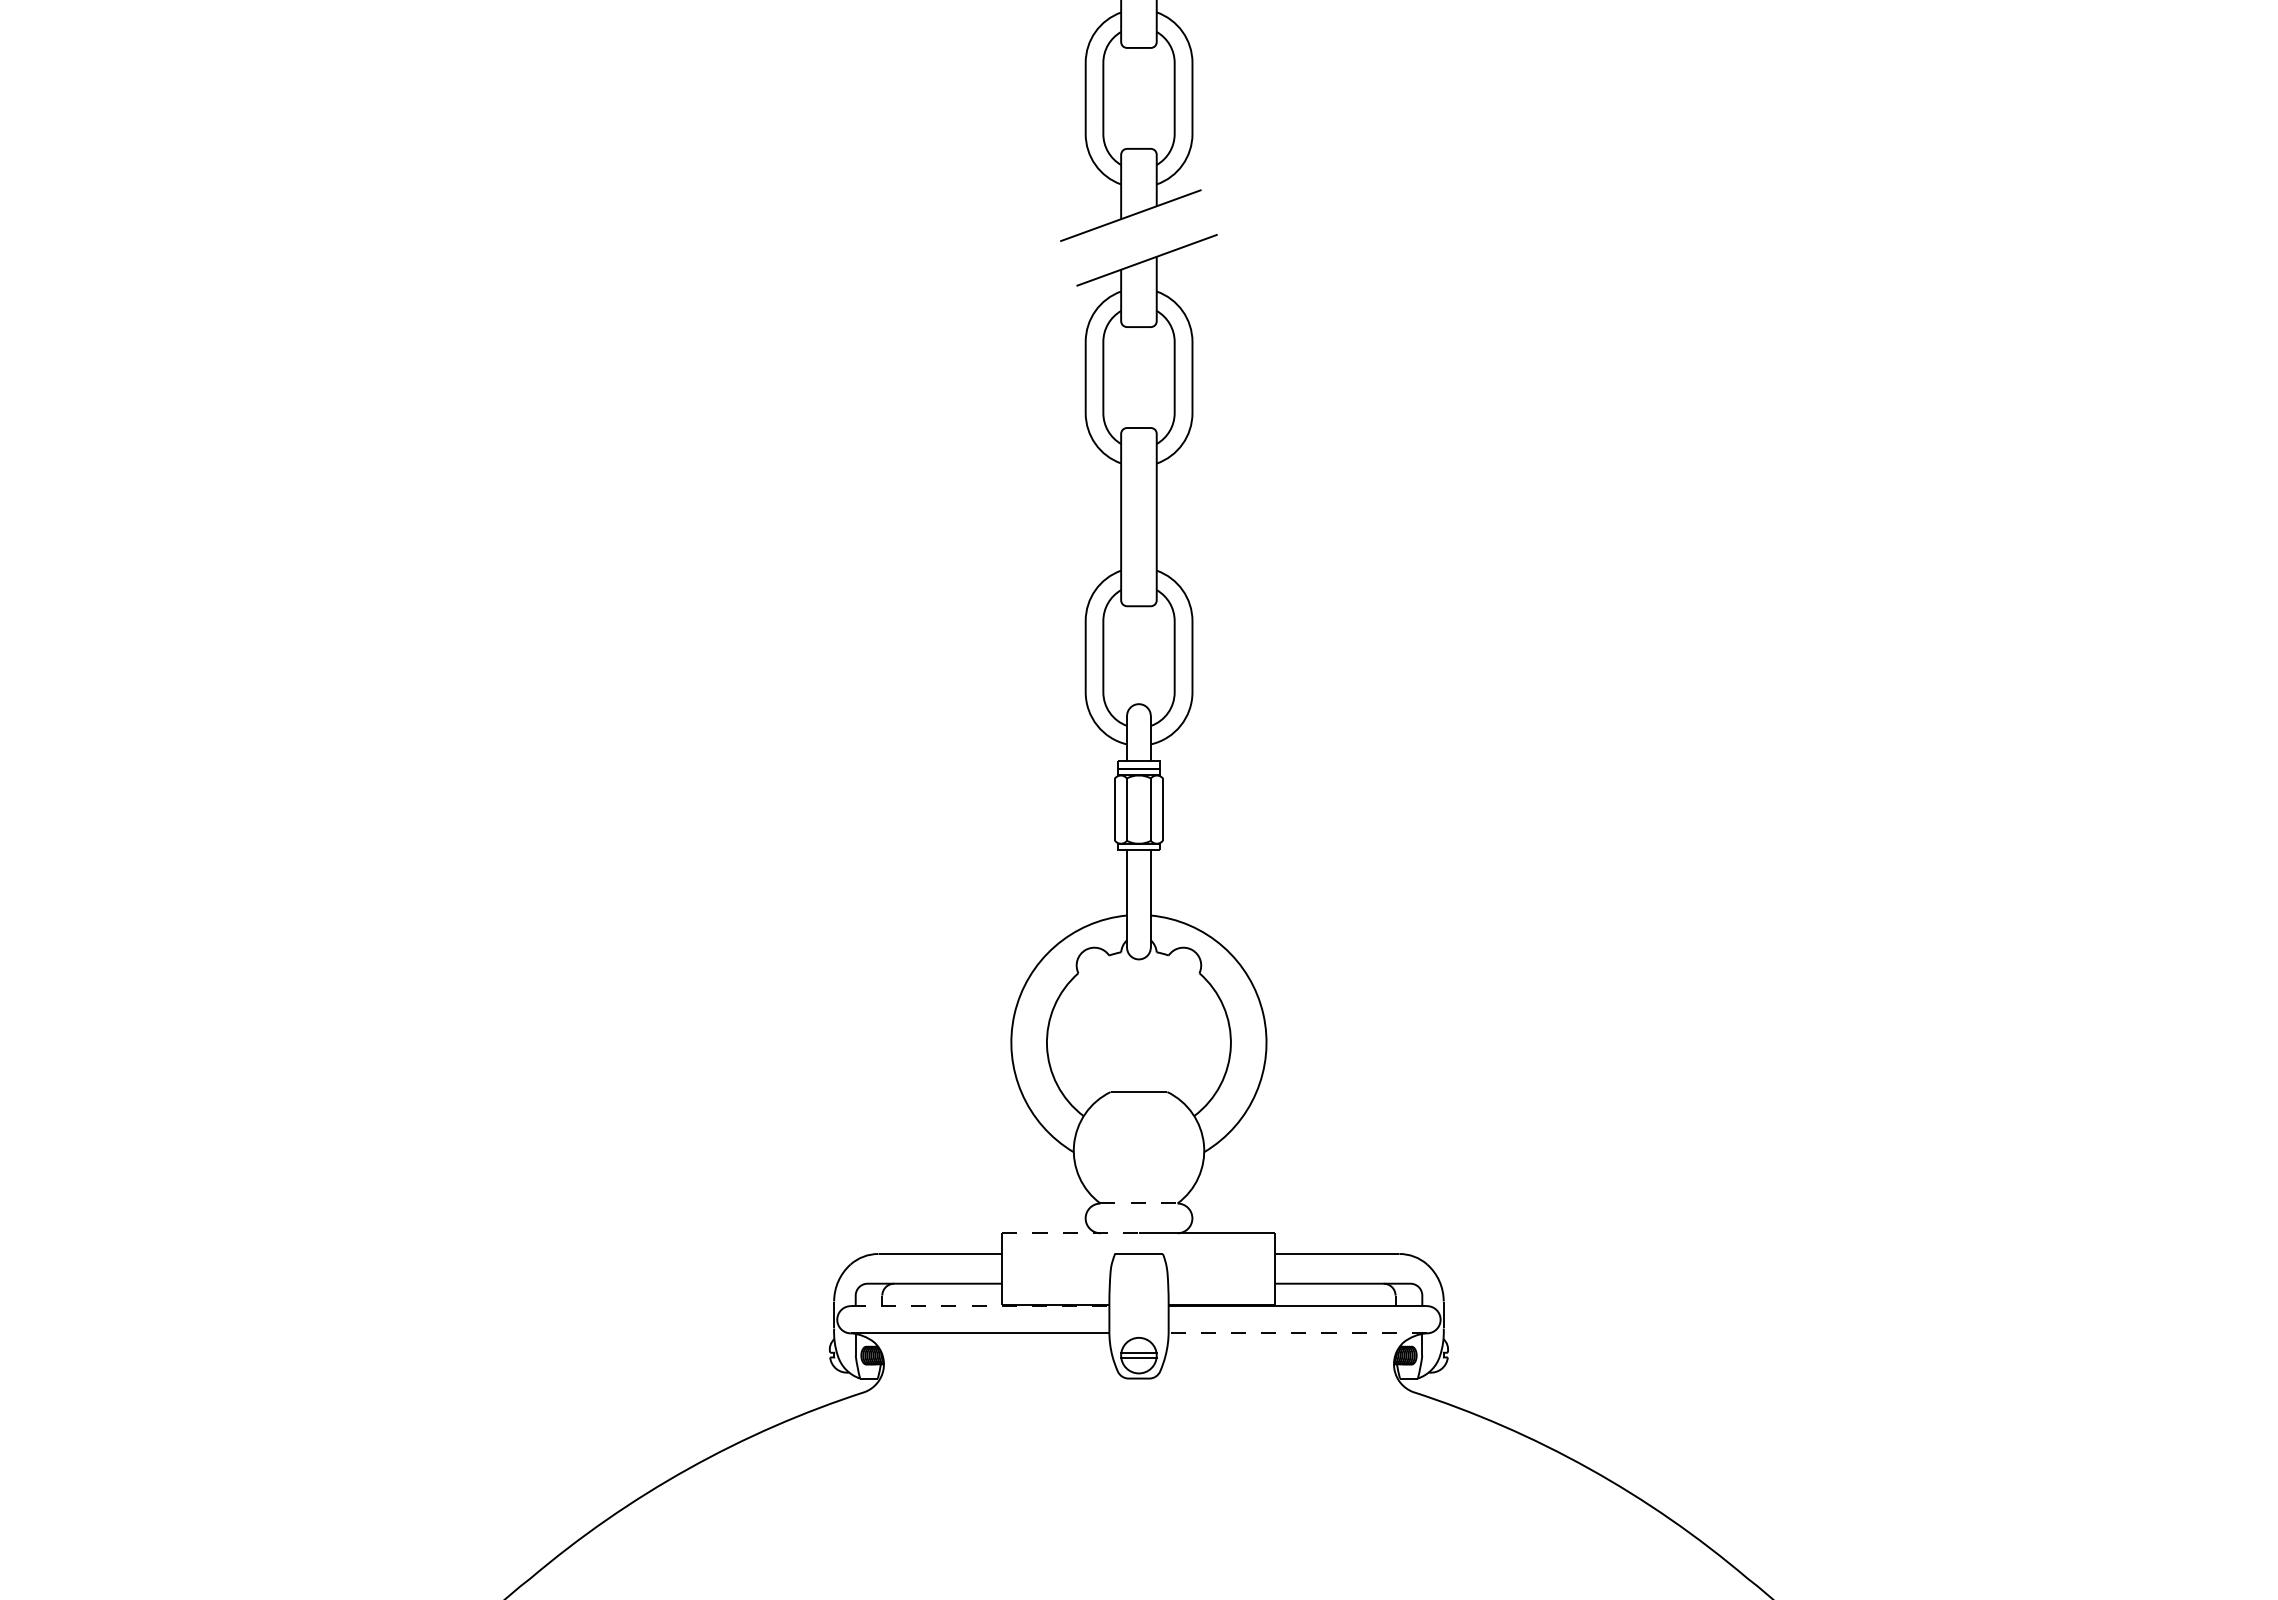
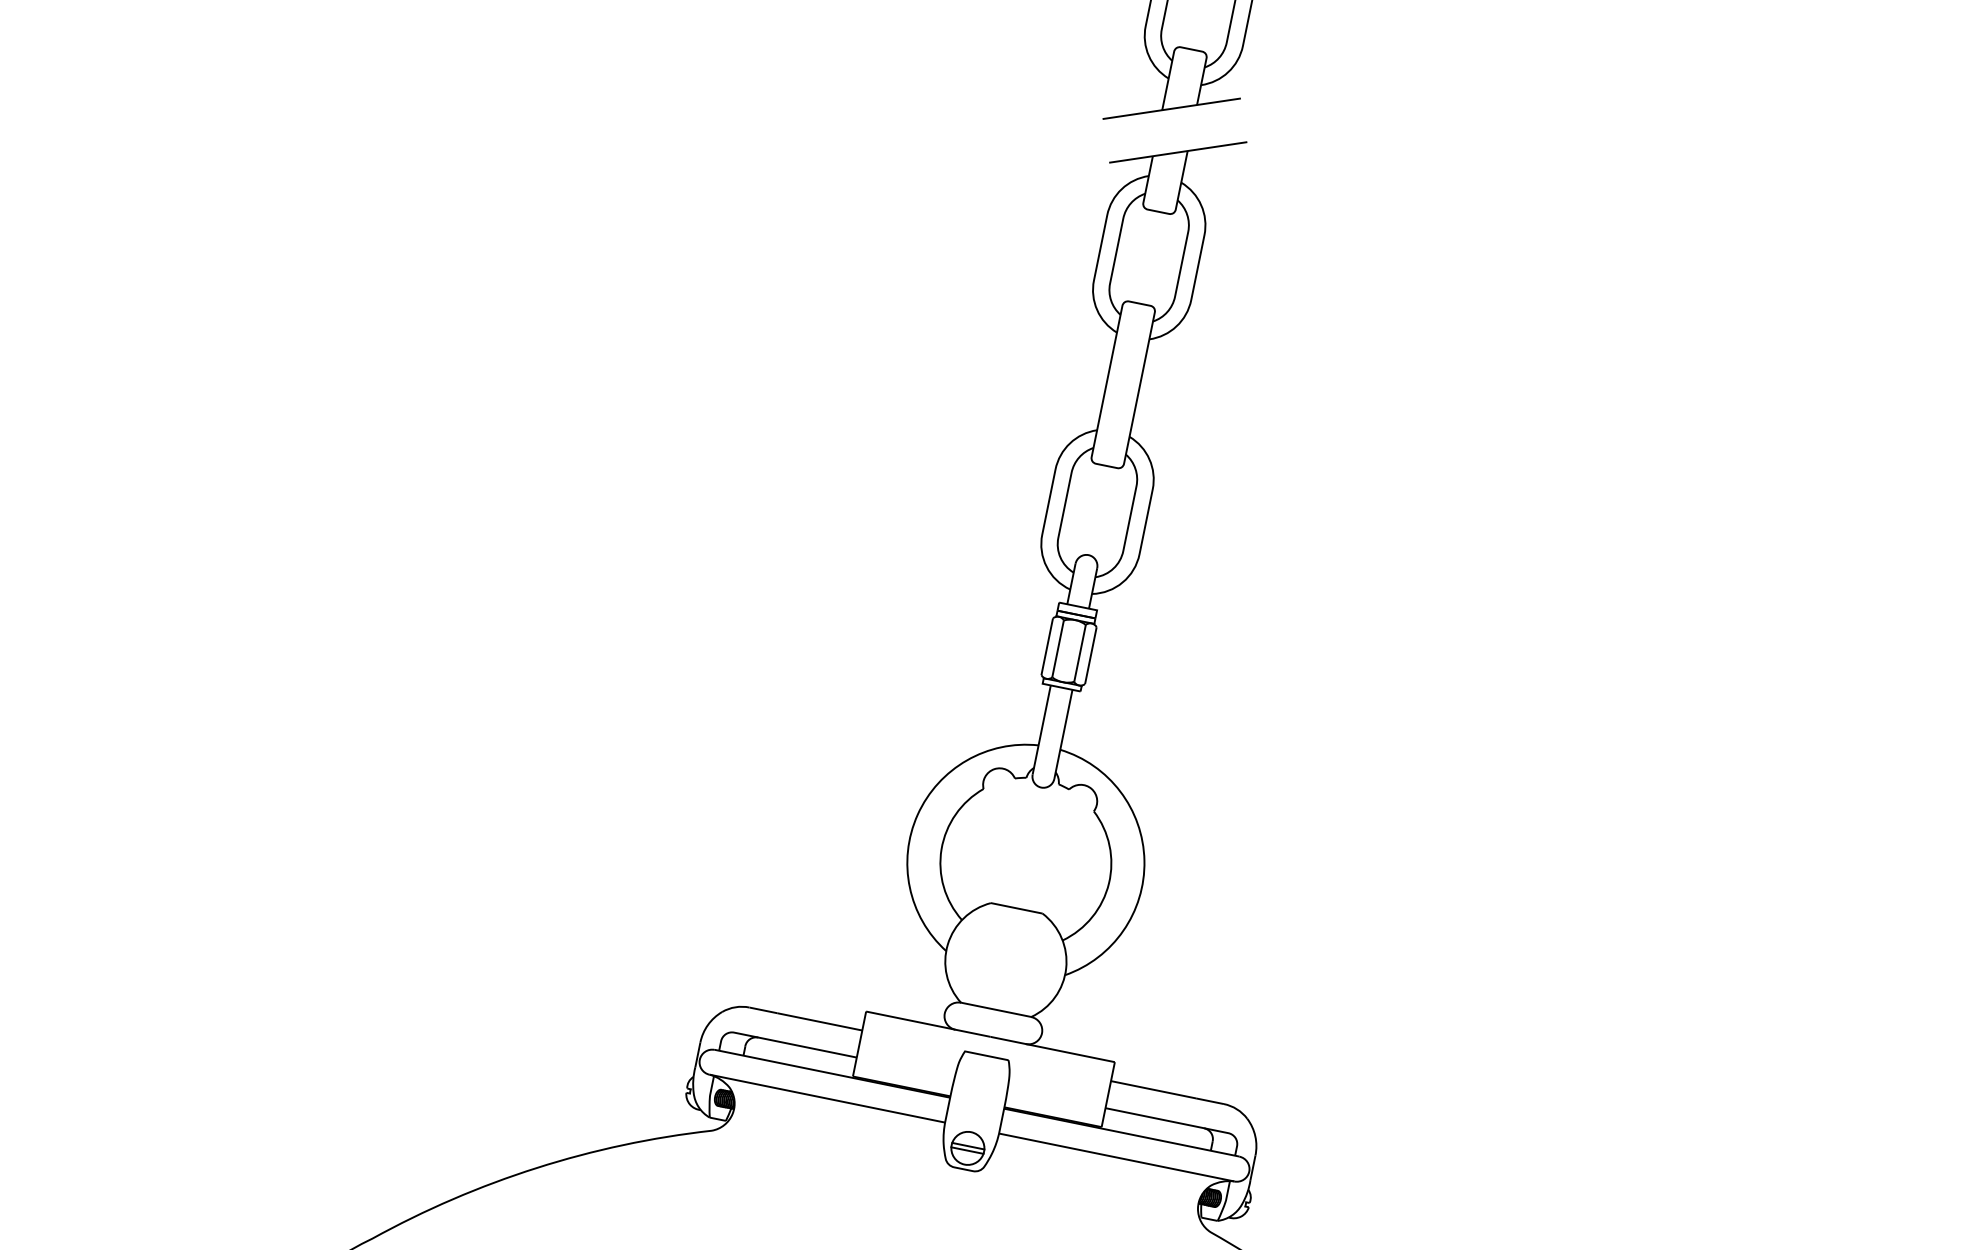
line: (1139, 1203) -> (996, 1009), dashed -> solid
line: (1071, 1233) -> (929, 1024), dashed -> solid
line: (980, 1306) -> (832, 1074), dashed -> solid
line: (1297, 1333) -> (1116, 1157), dashed -> solid

